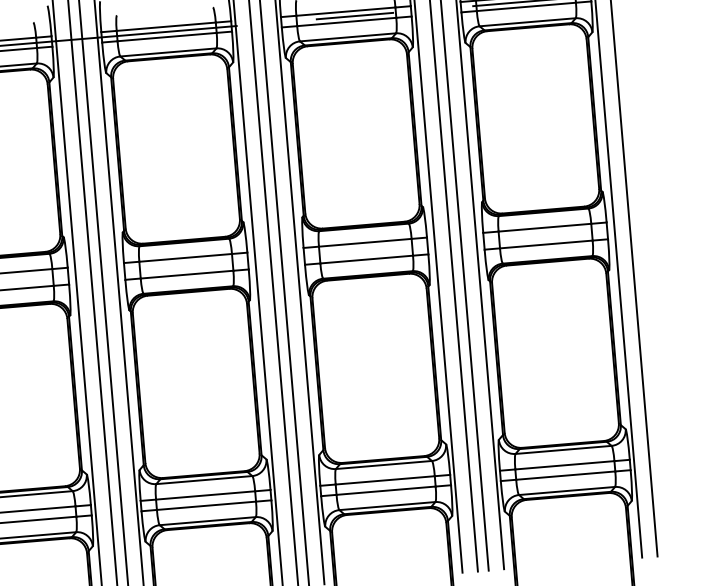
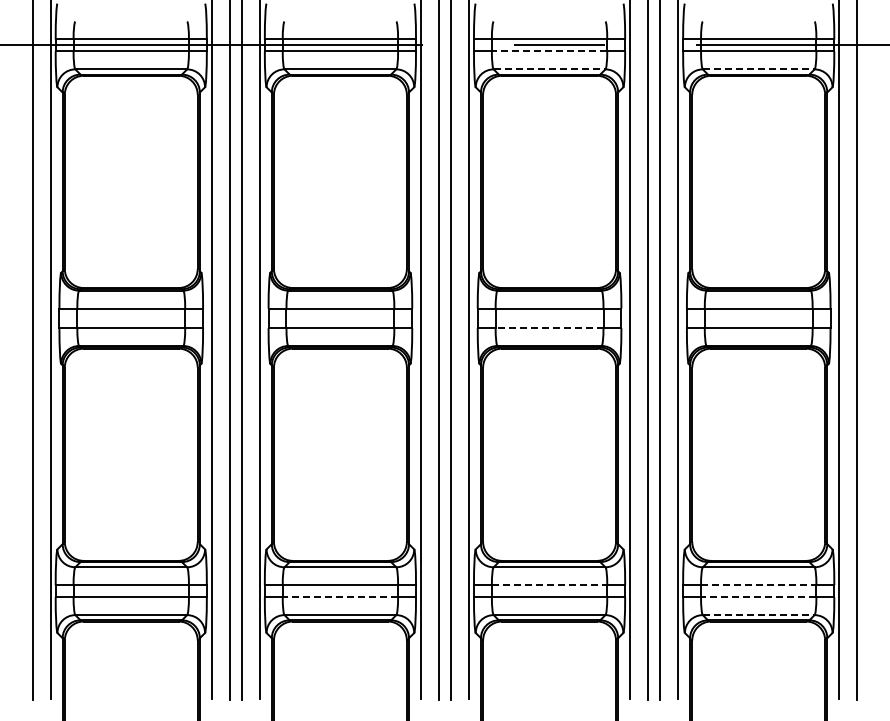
line: (346, 22) -> (549, 51), solid -> dashed
line: (527, 22) -> (758, 69), solid -> dashed
line: (348, 37) -> (549, 69), solid -> dashed
line: (366, 259) -> (549, 328), solid -> dashed
line: (564, 465) -> (758, 585), solid -> dashed
line: (565, 475) -> (758, 597), solid -> dashed
line: (385, 480) -> (549, 585), solid -> dashed
line: (566, 491) -> (758, 615), solid -> dashed
line: (206, 506) -> (340, 597), solid -> dashed

